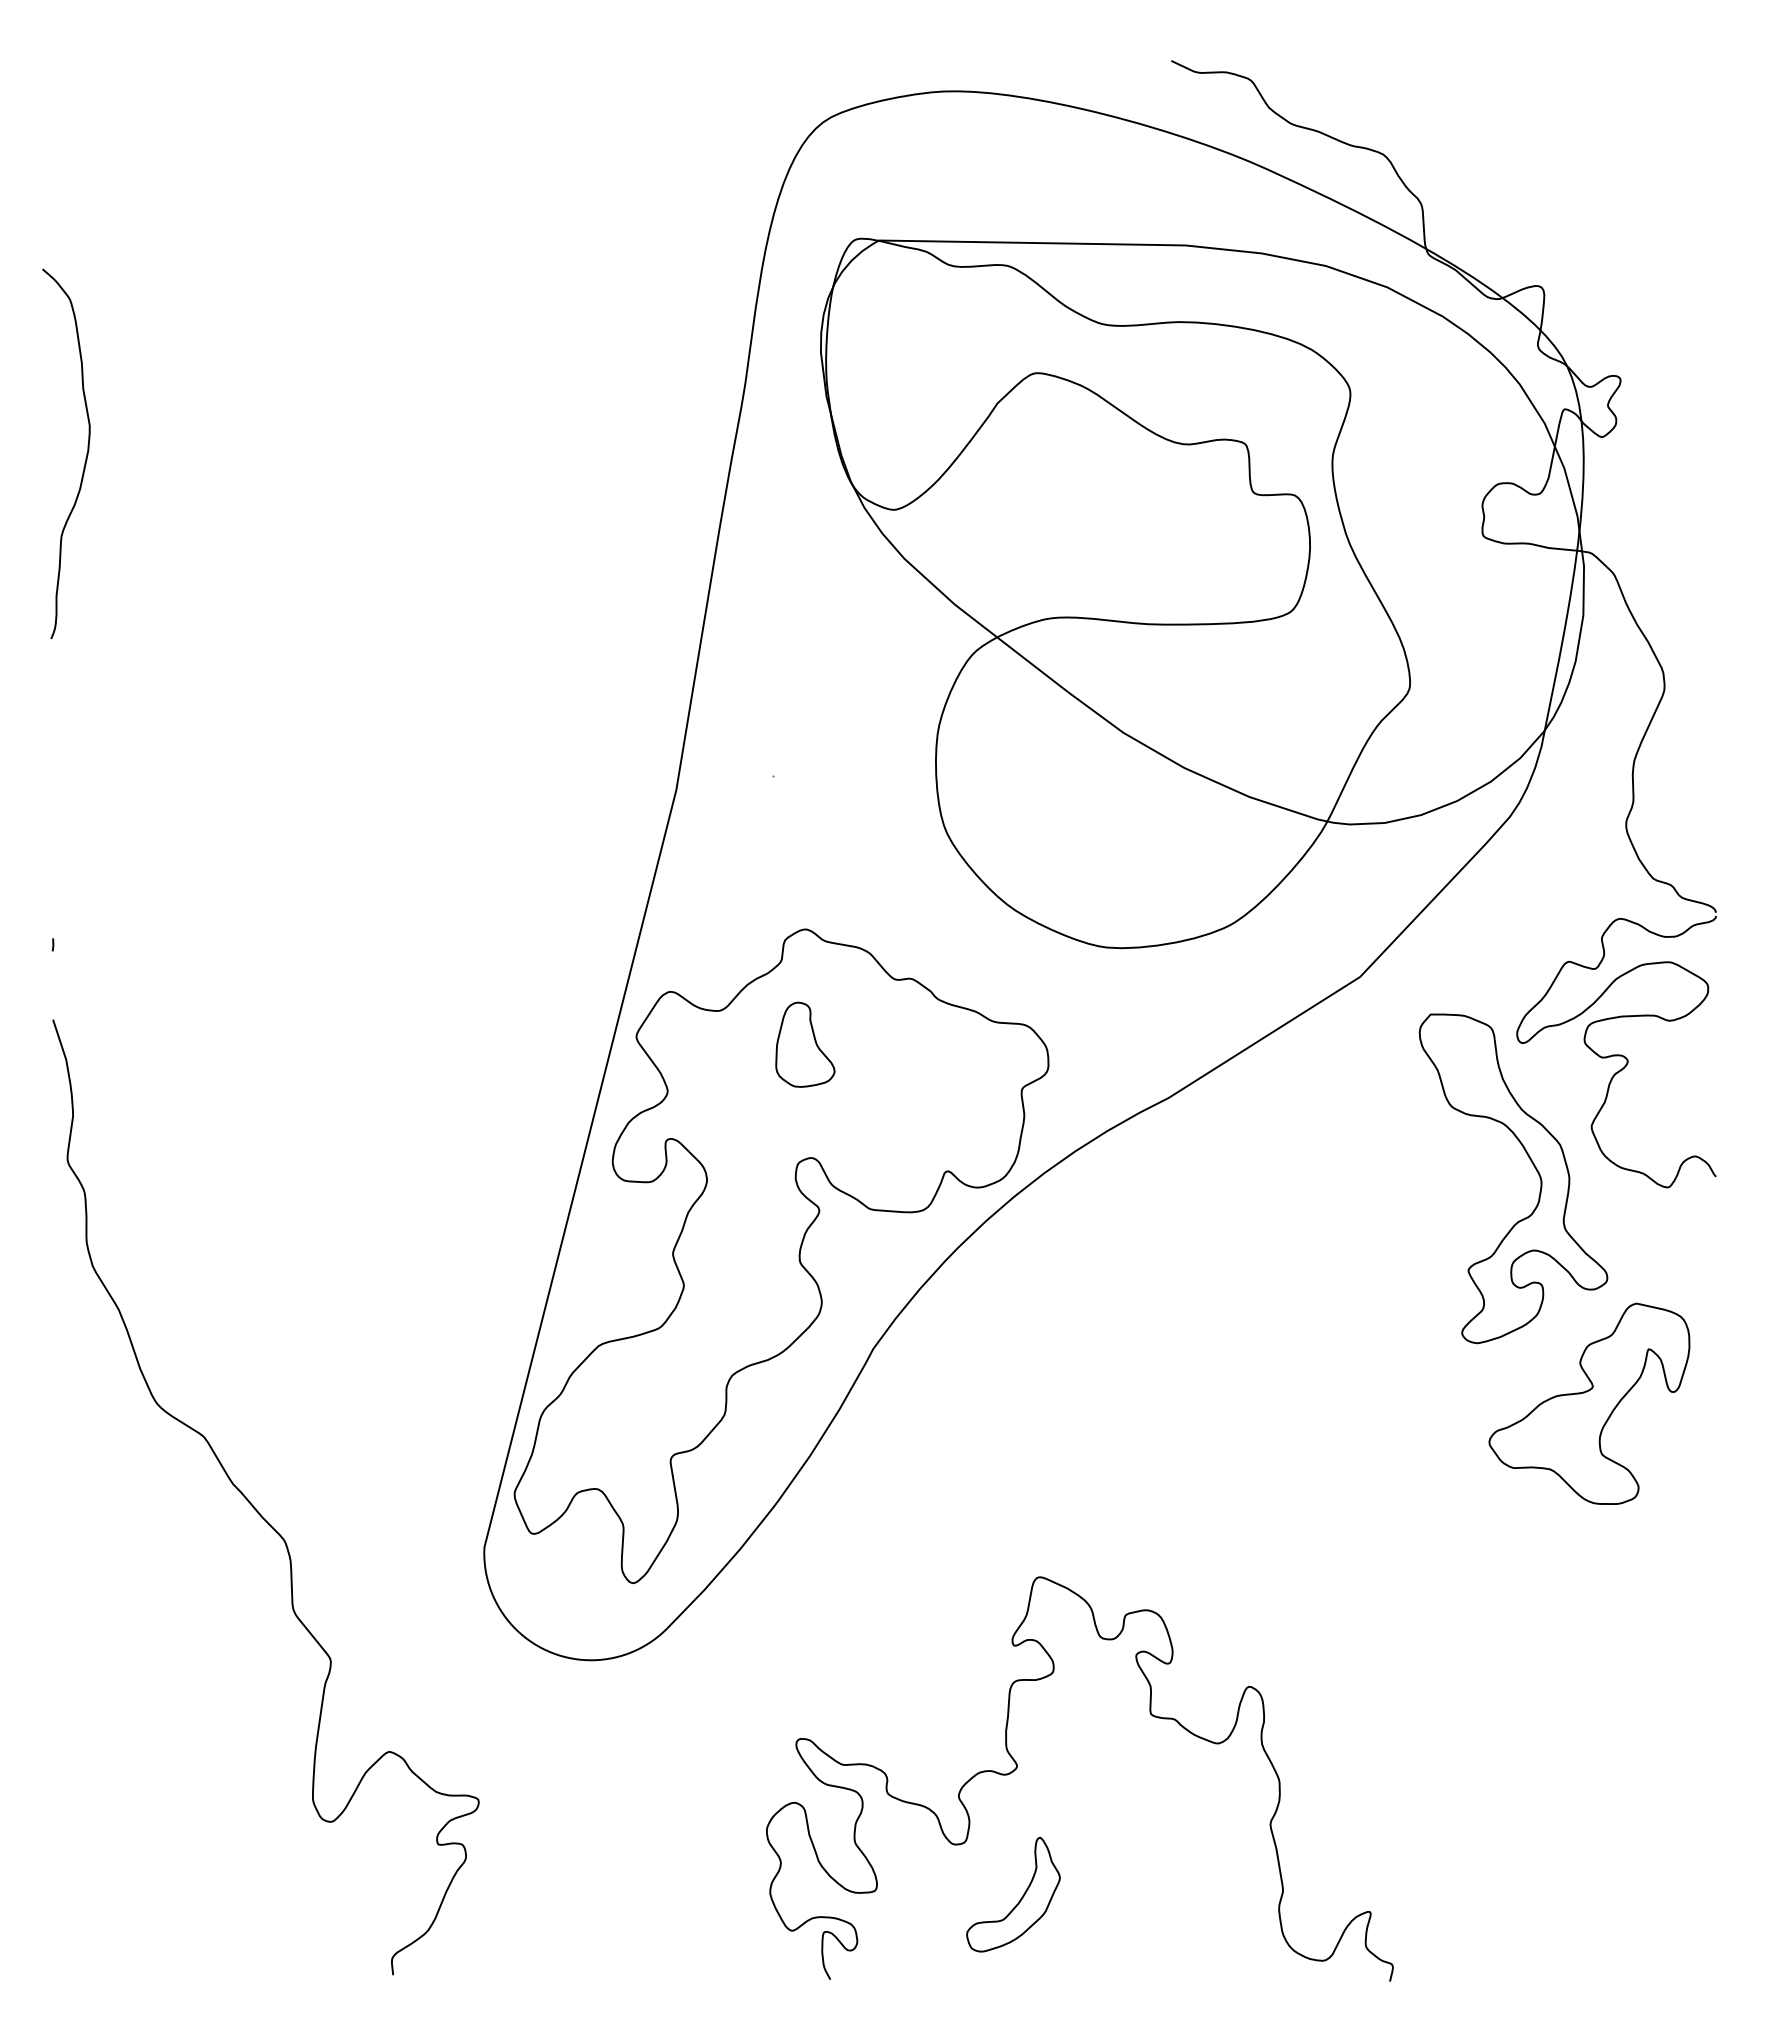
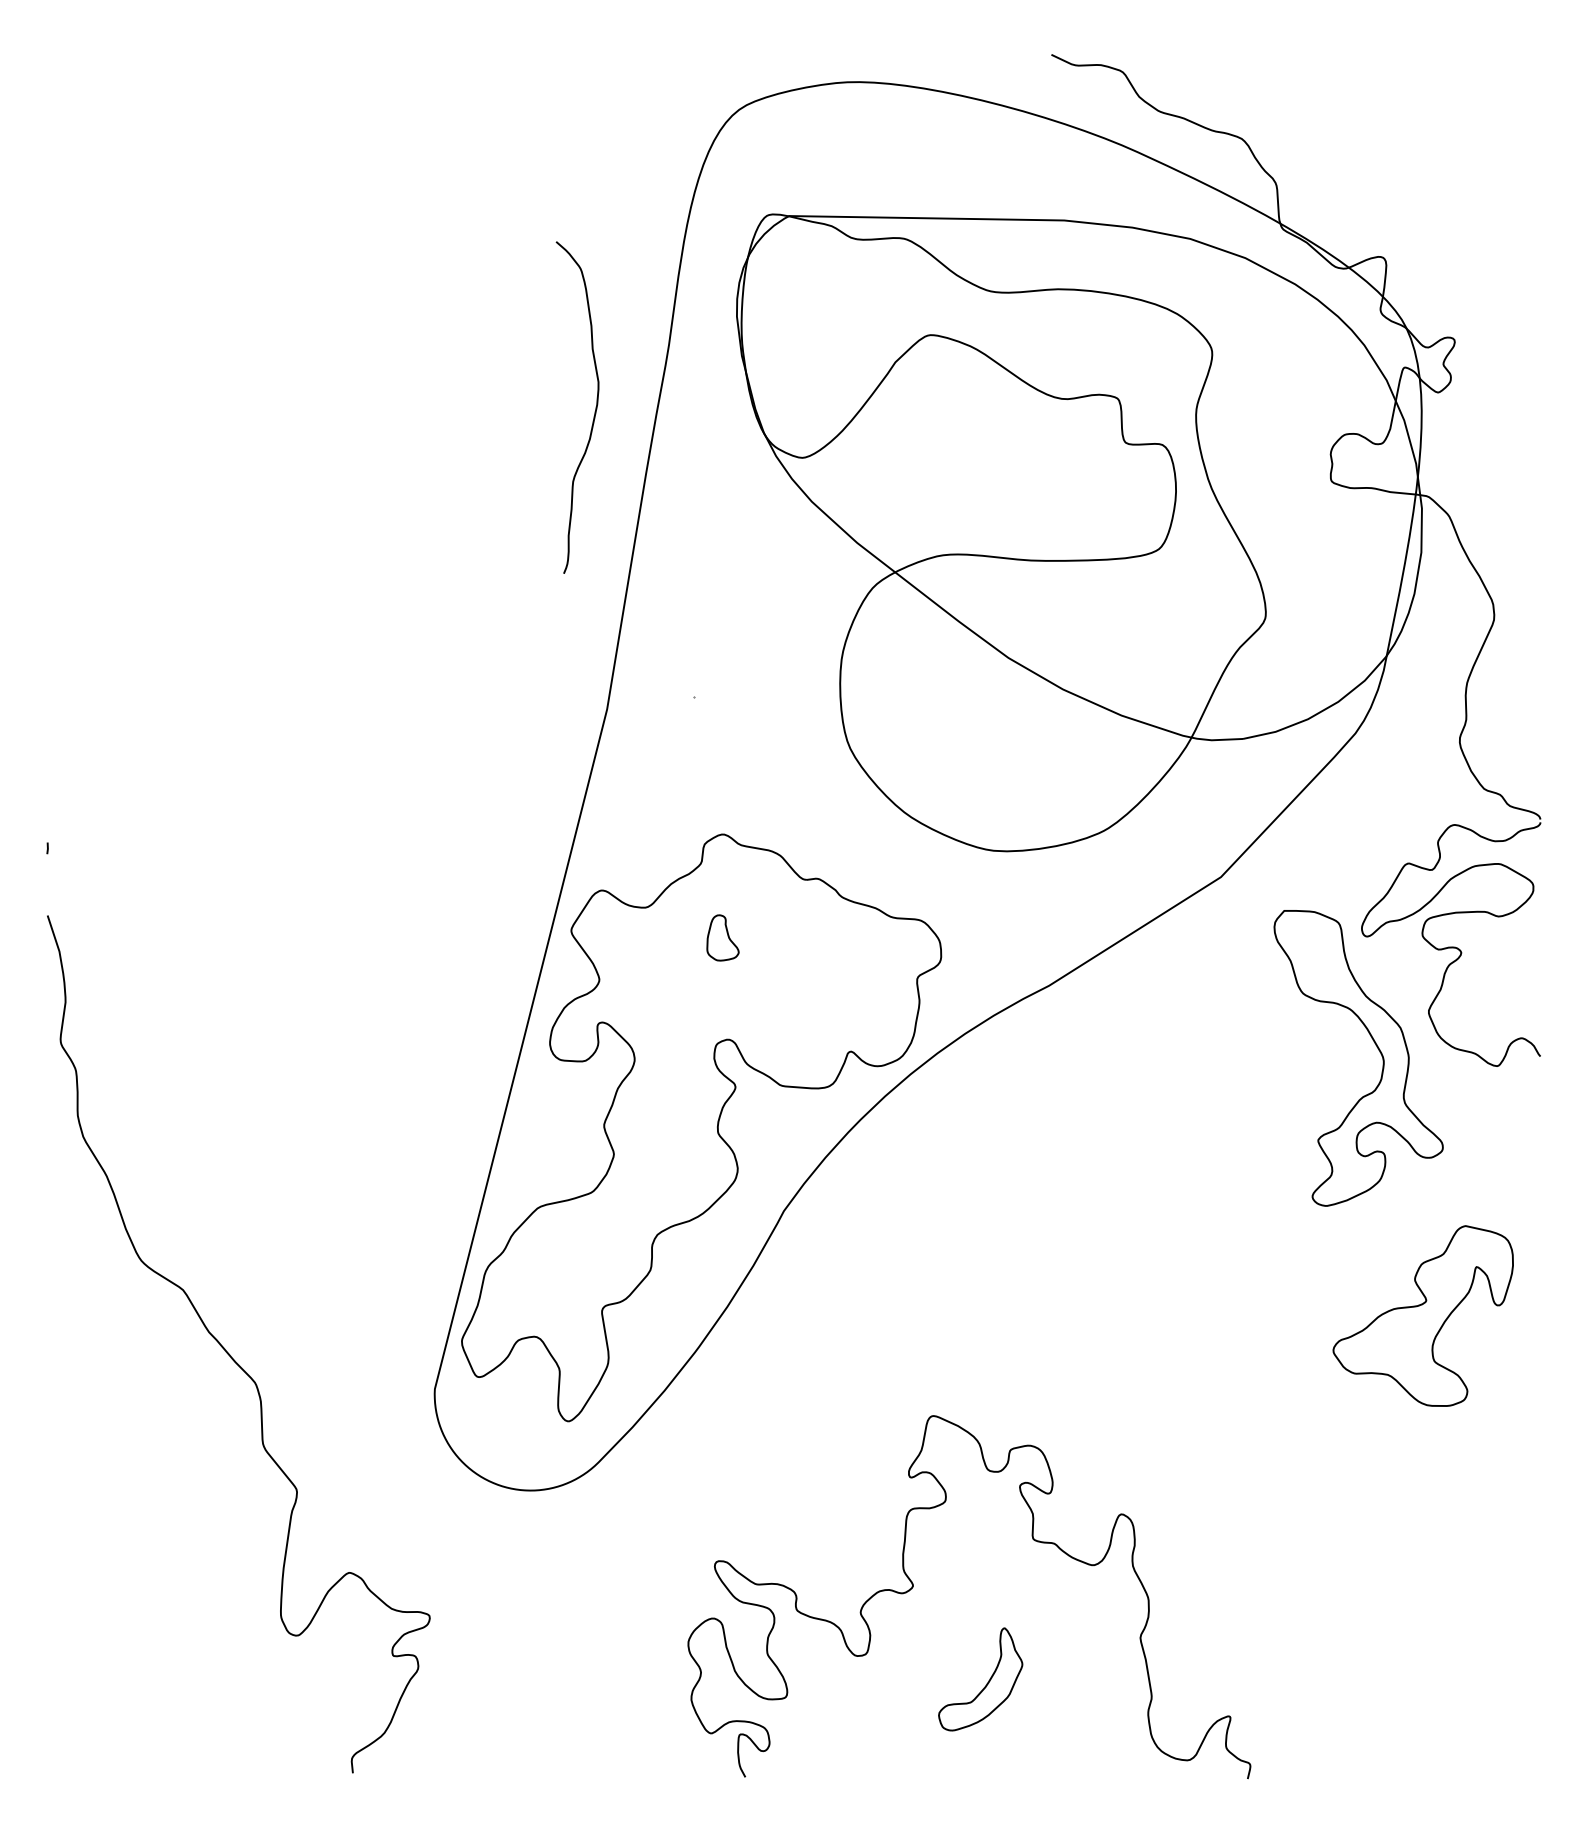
curve: (85, 458) -> (594, 411), moved
part: (805, 1044) -> (723, 937), size x0.6
part: (1589, 1403) -> (1423, 1315), moved
part: (1020, 1898) -> (987, 1682), moved

